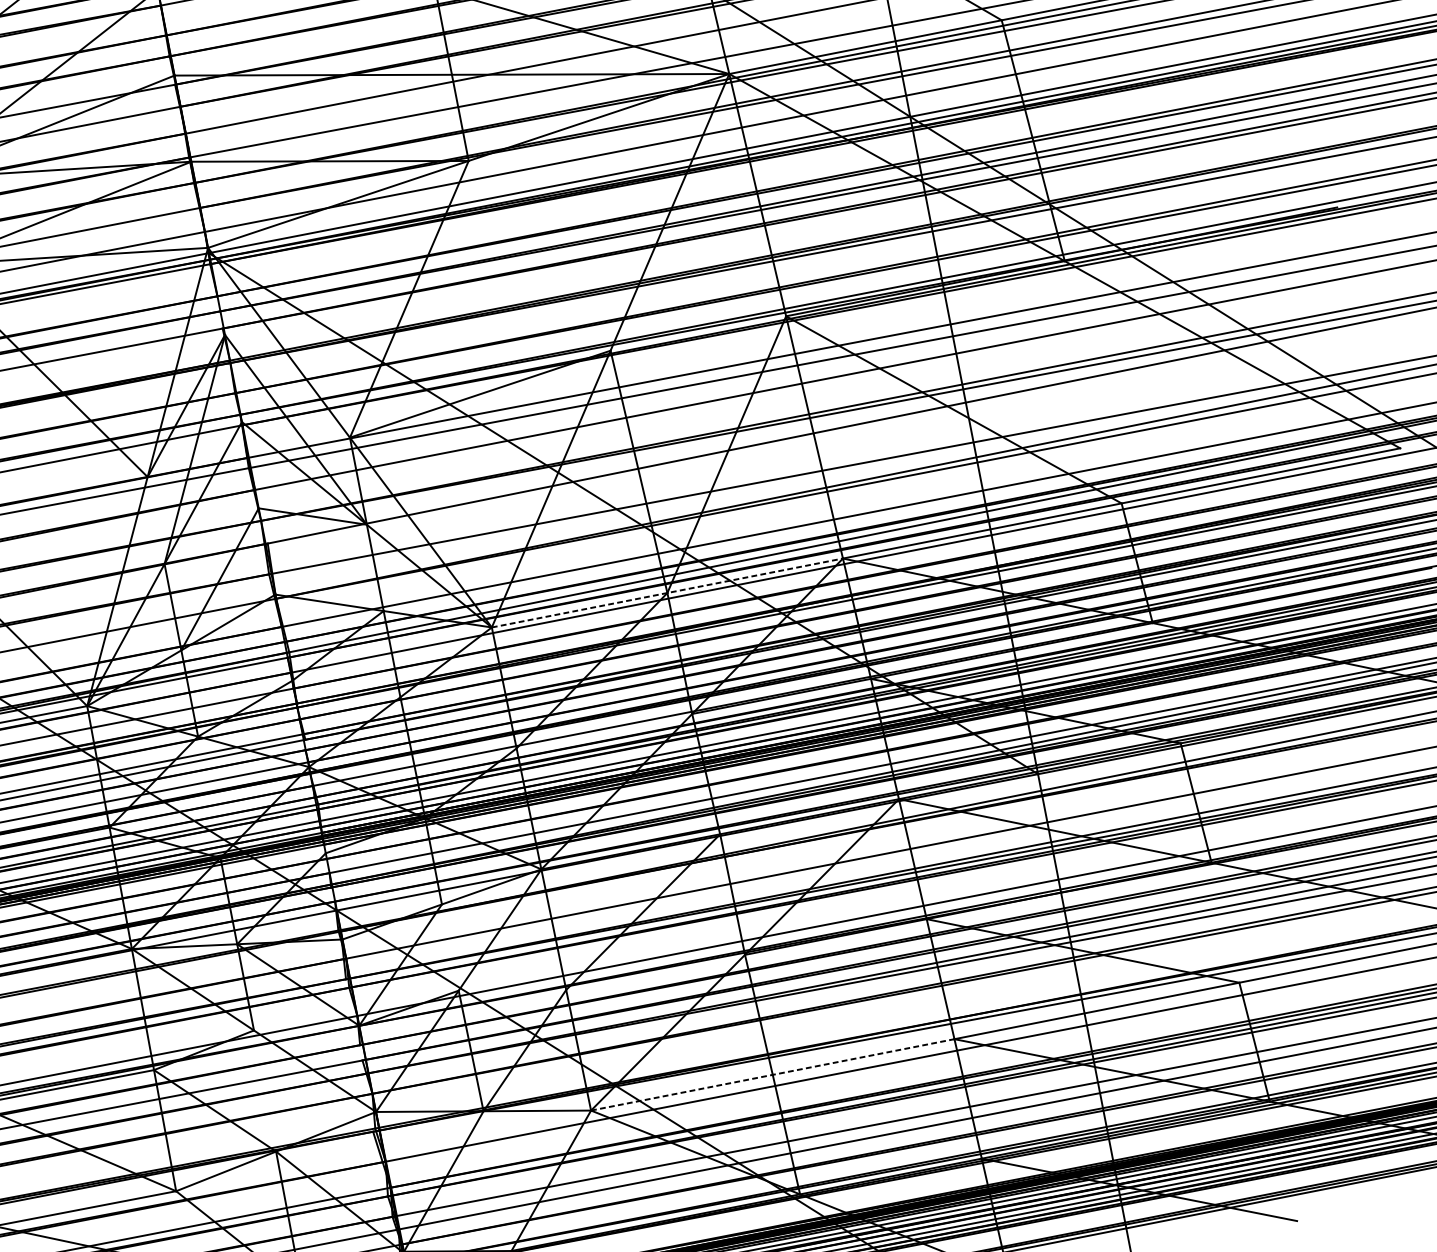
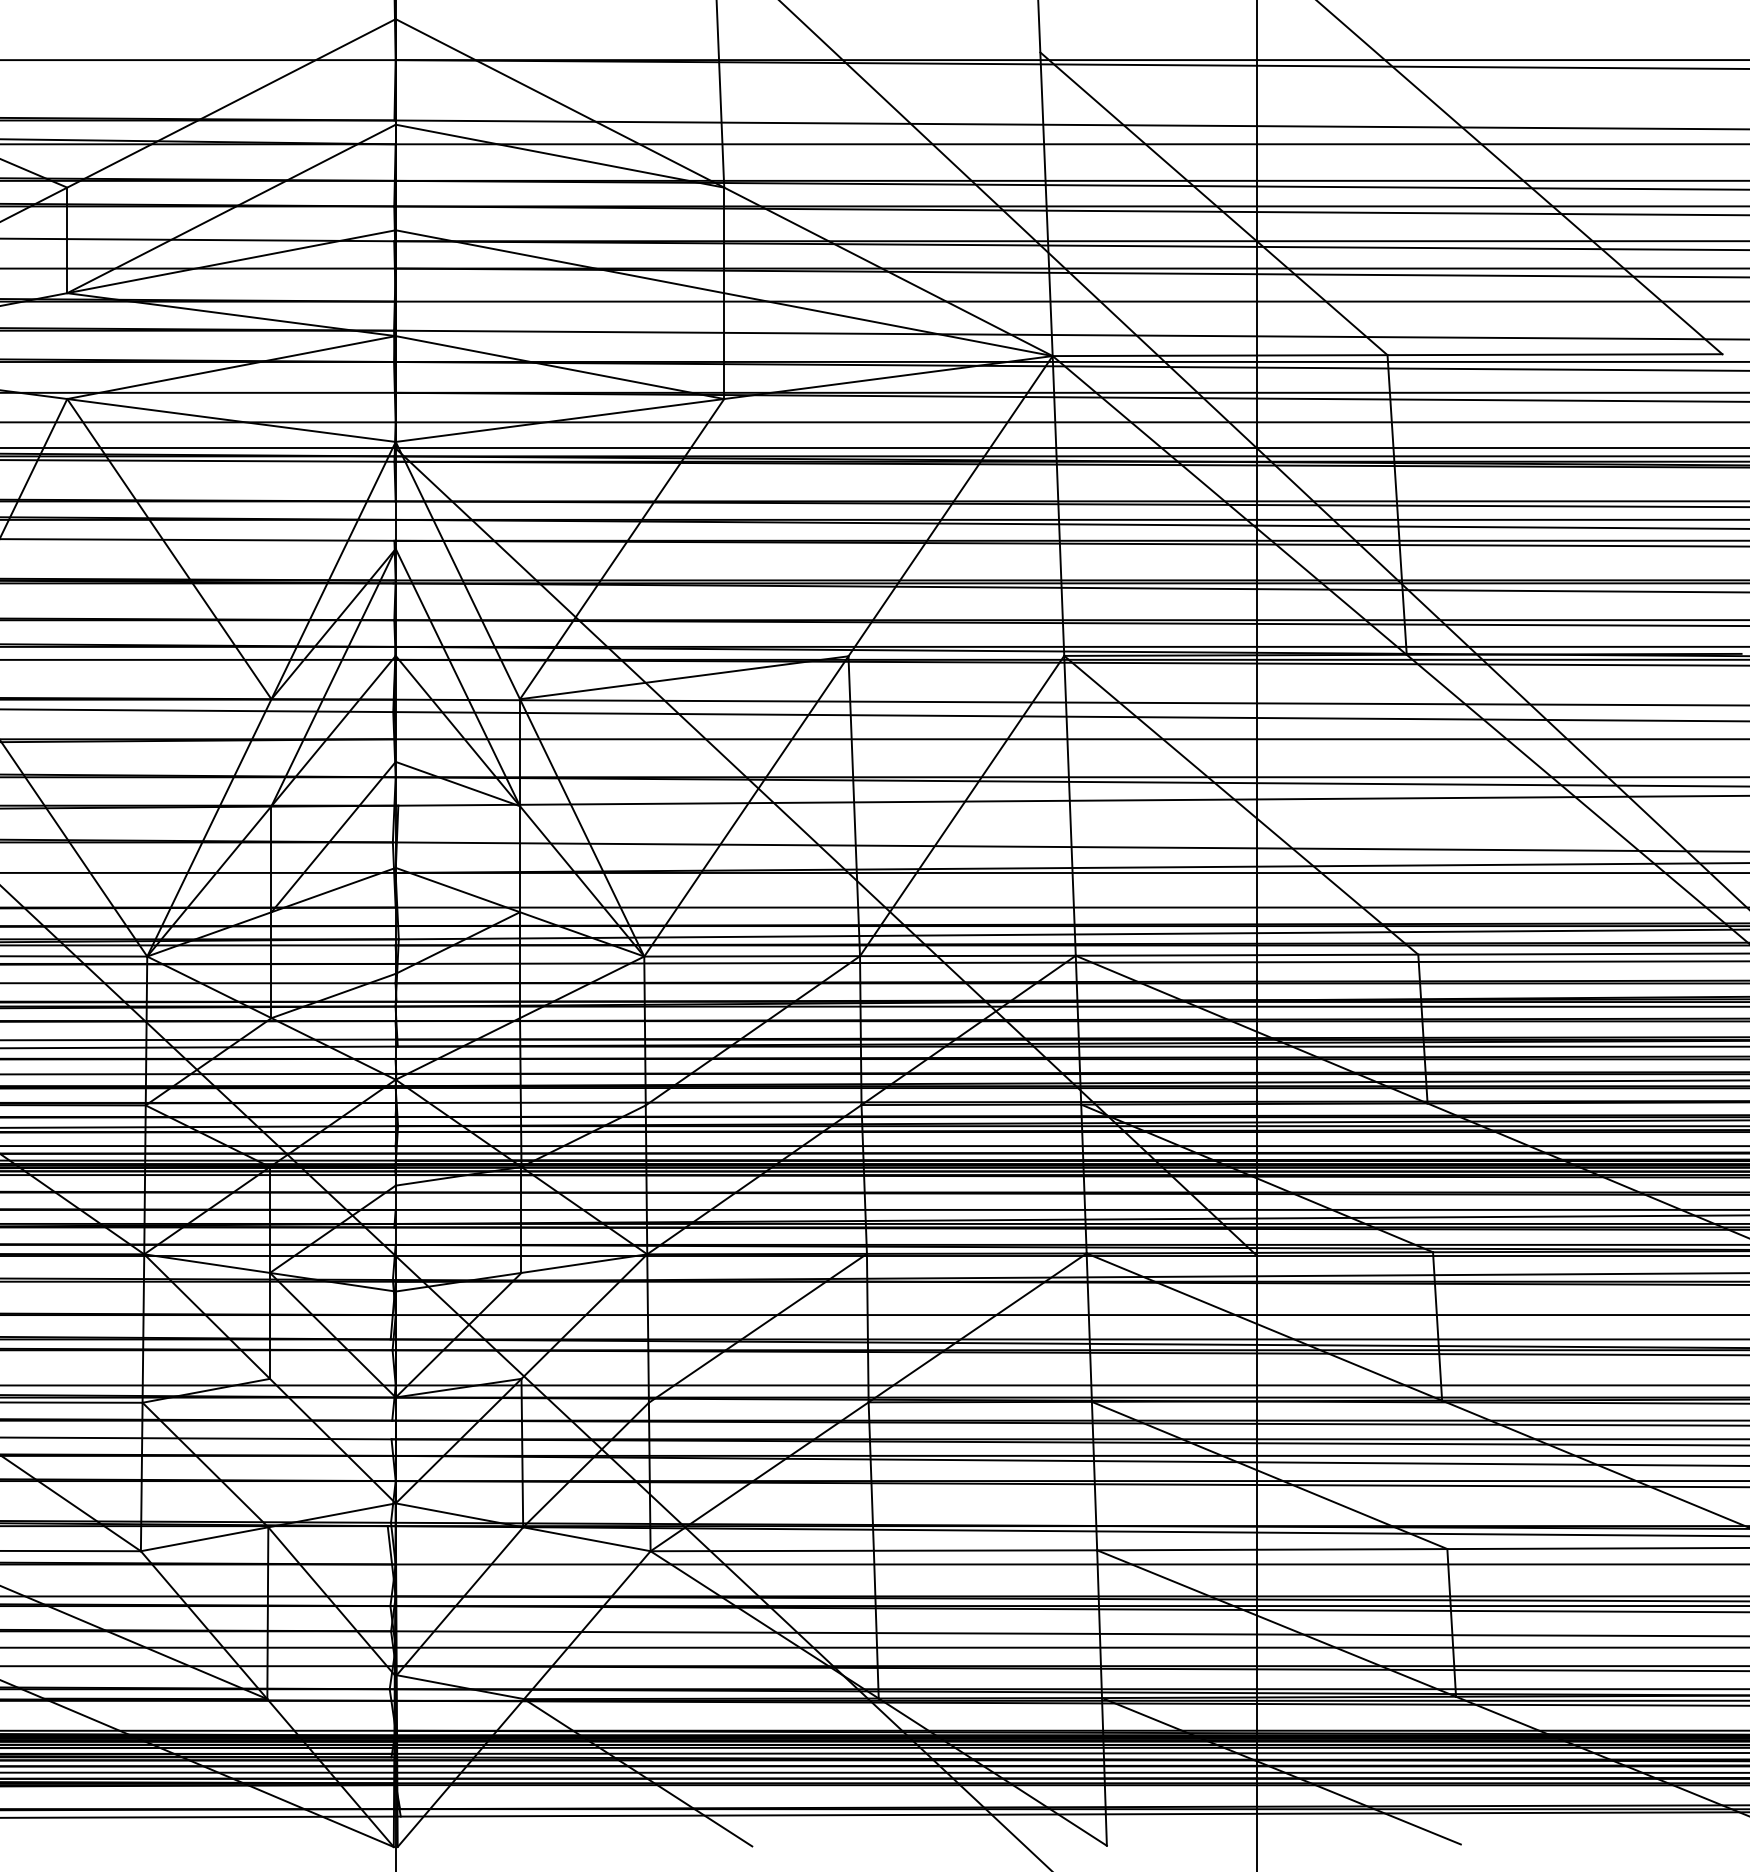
line: (667, 593) -> (860, 956), dashed -> solid
line: (773, 1074) -> (874, 1550), dashed -> solid

